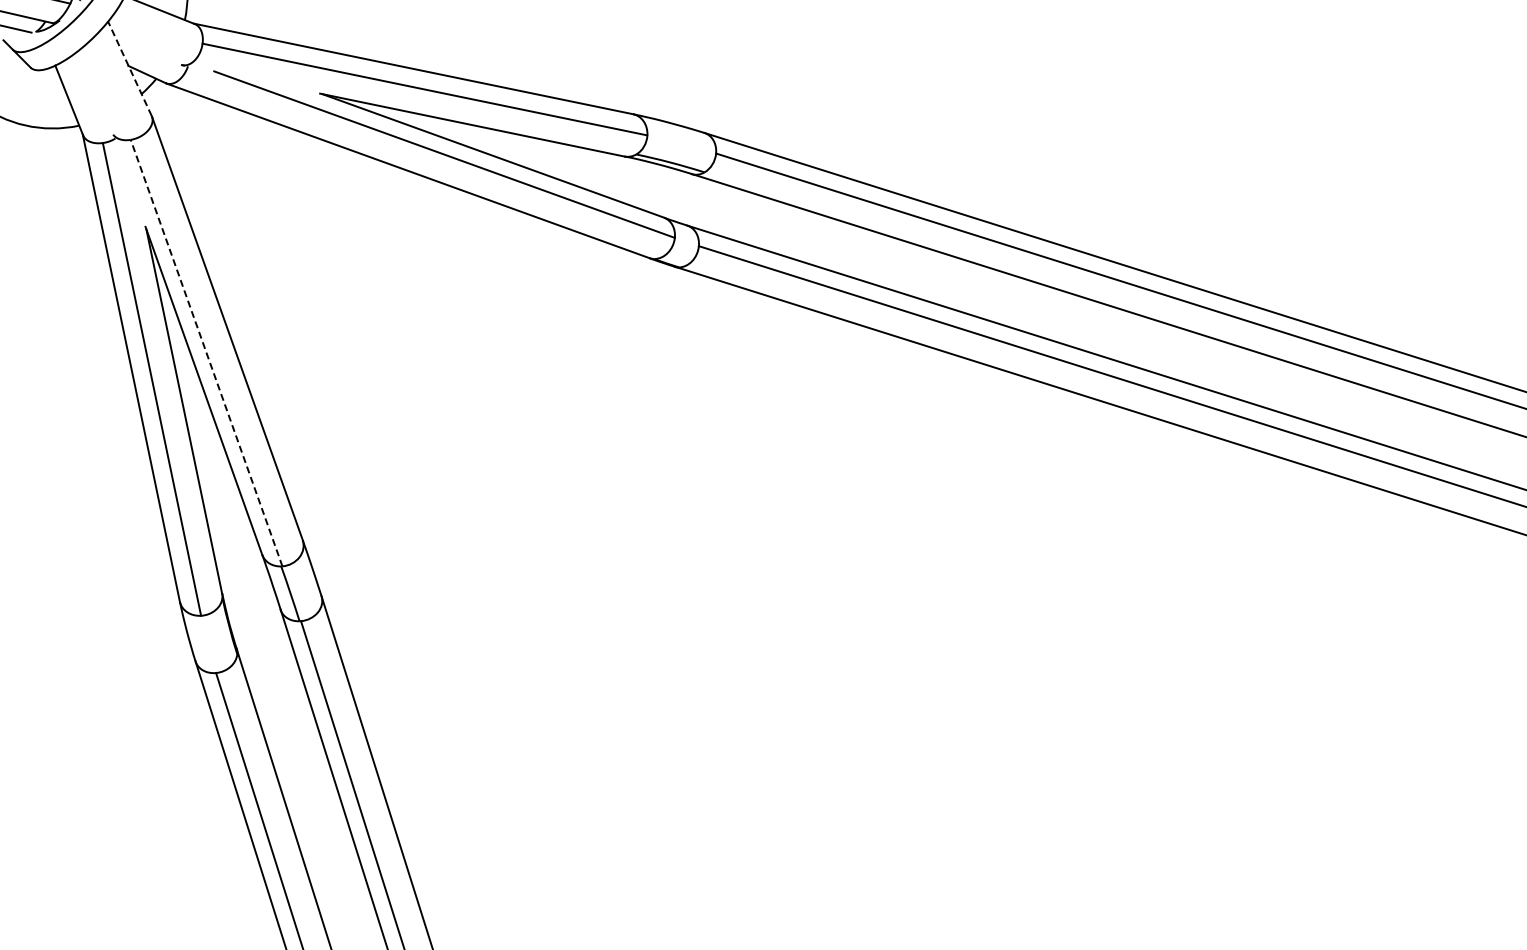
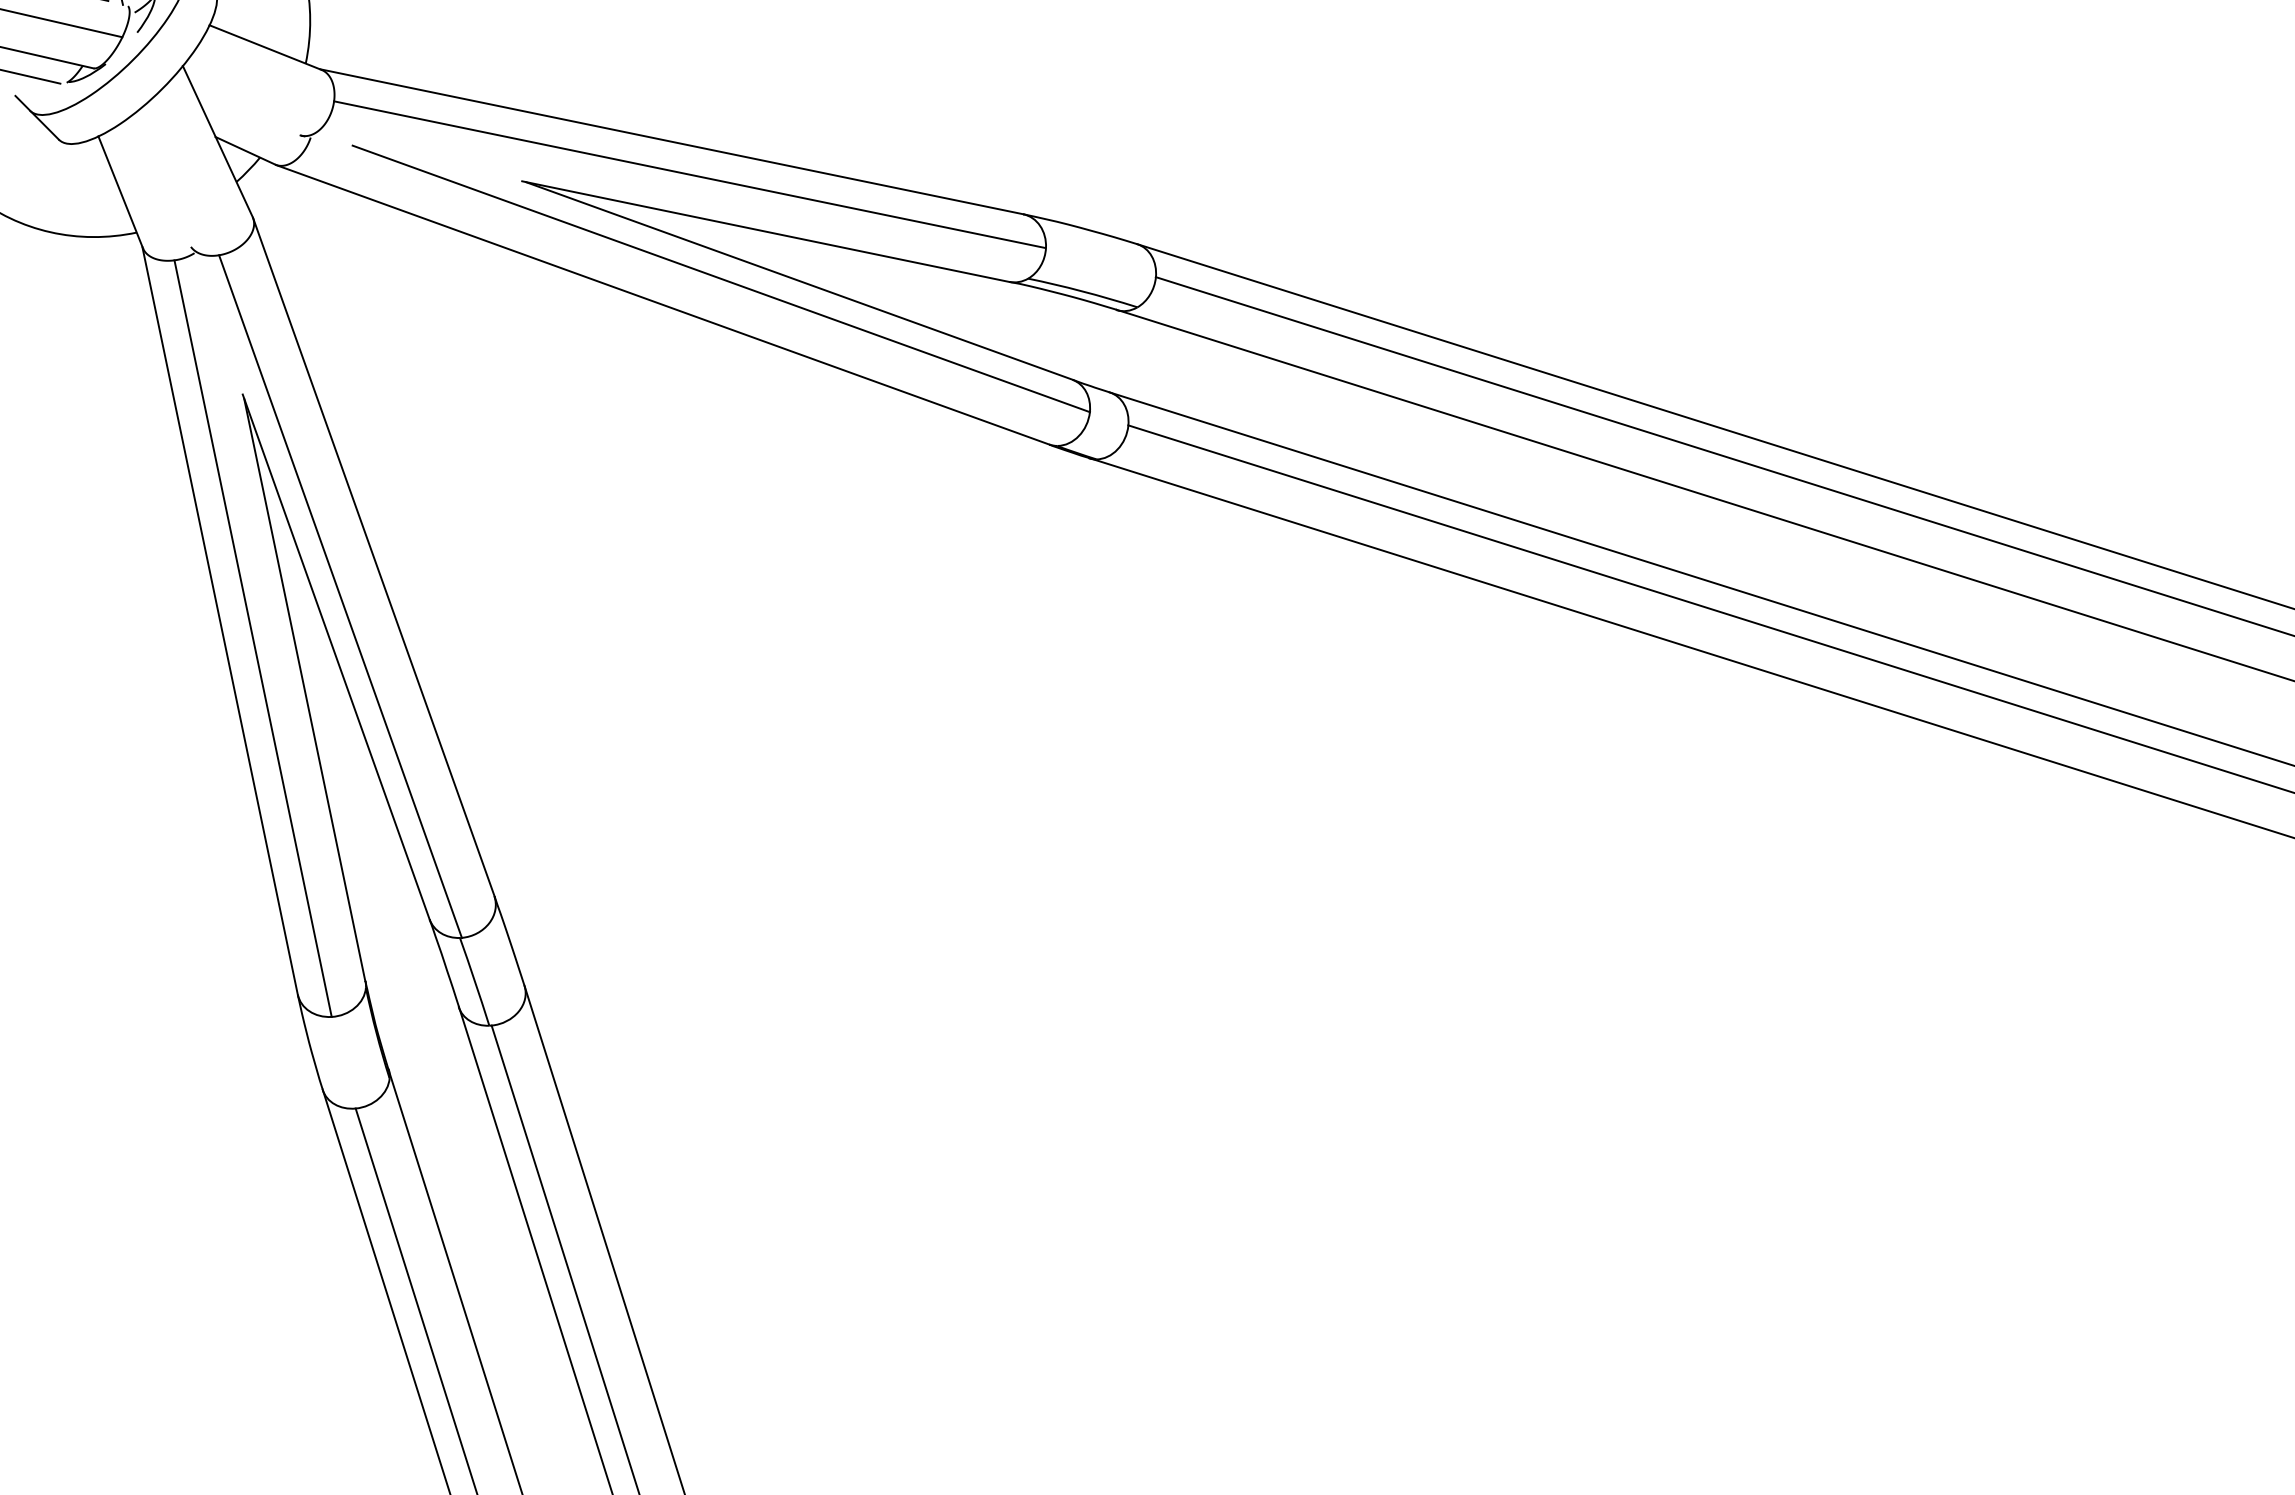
line: (129, 68) -> (217, 141), dashed -> solid
line: (206, 352) -> (340, 595), dashed -> solid

